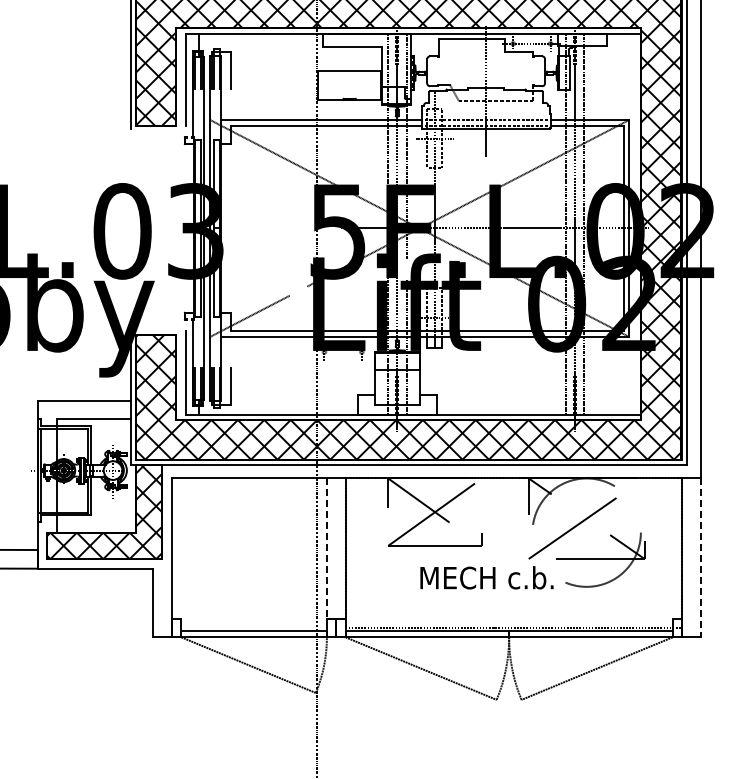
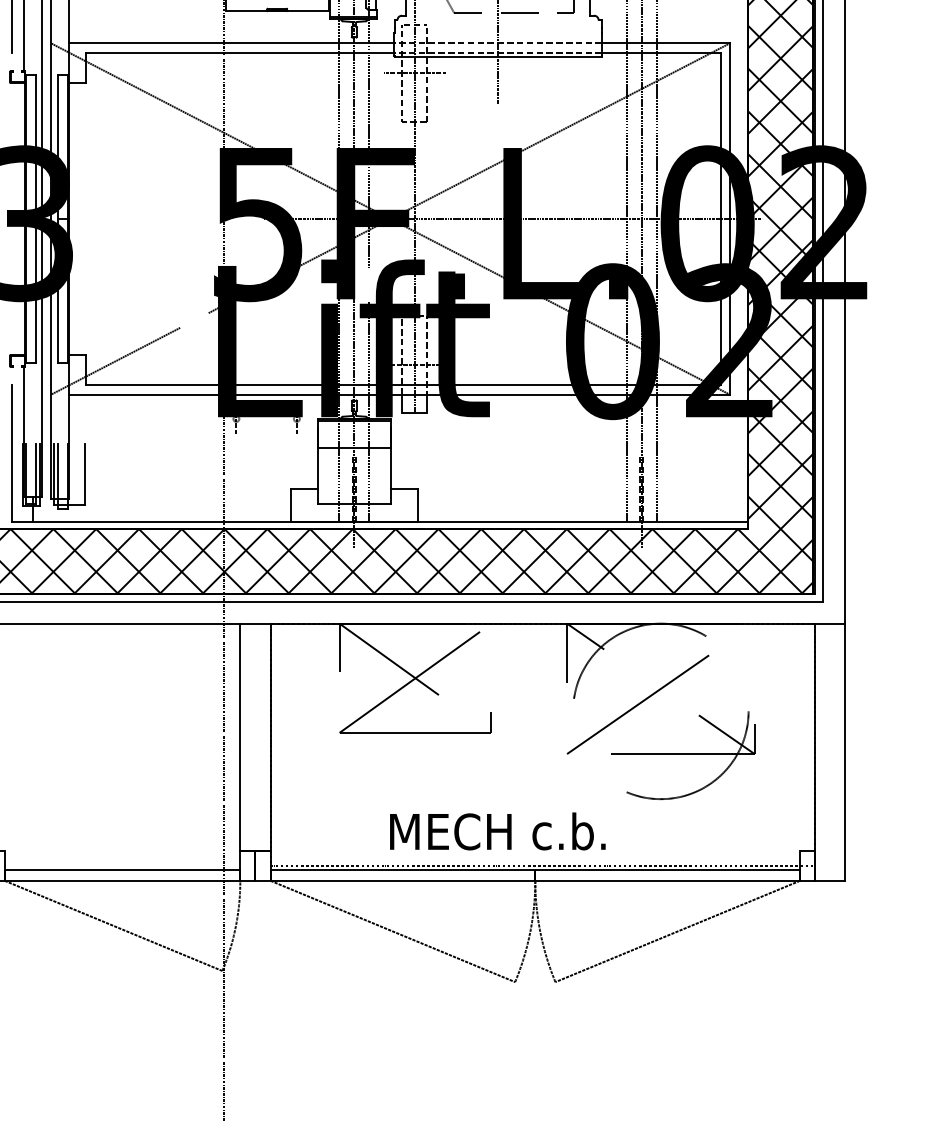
line: (326, 549) -> (239, 738), dashed -> solid
line: (700, 558) -> (845, 753), dashed -> solid
text: (486, 577) -> (497, 830), moved

